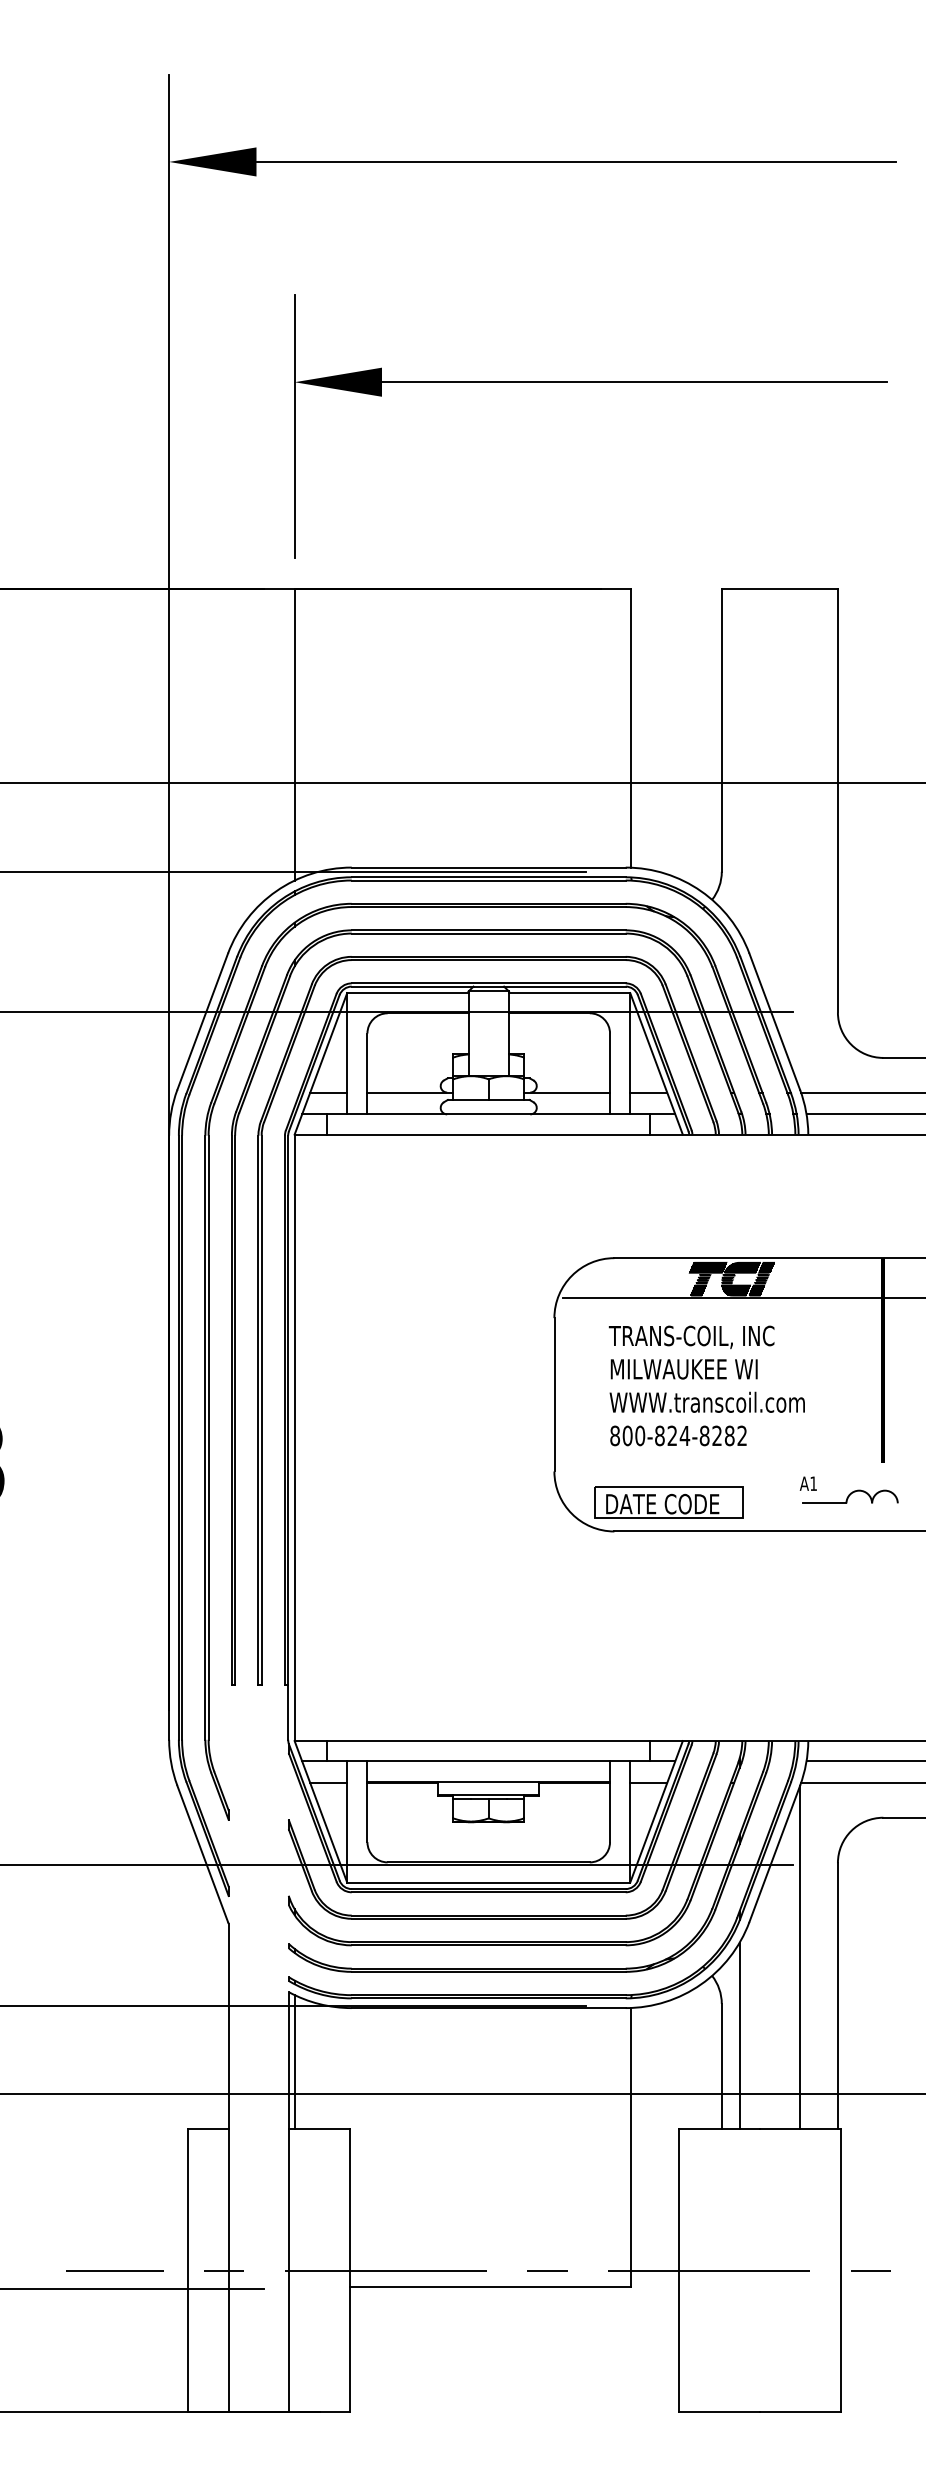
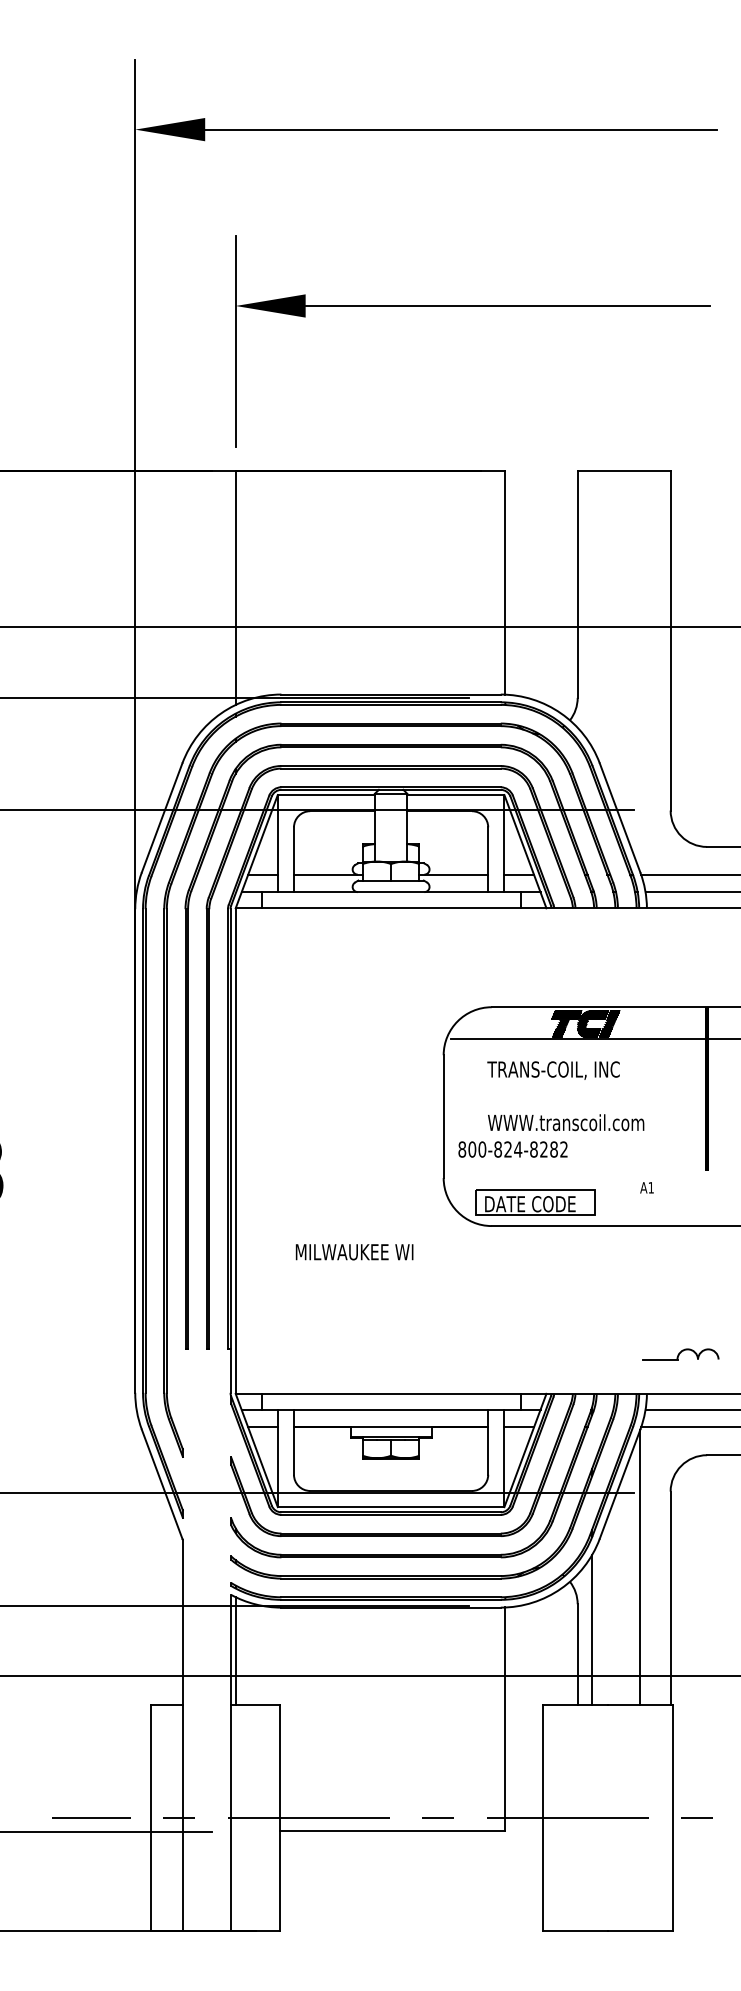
text: (684, 1369) -> (354, 1252), moved
text: (677, 1435) -> (512, 1149), moved
part: (850, 1497) -> (680, 1354), moved

